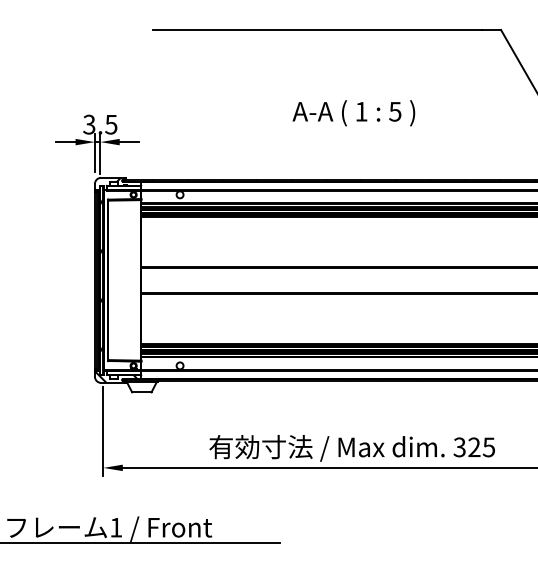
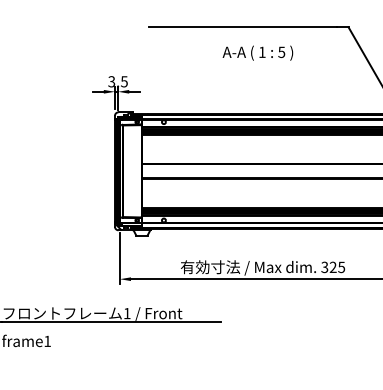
text: (353, 112) -> (257, 52), moved

